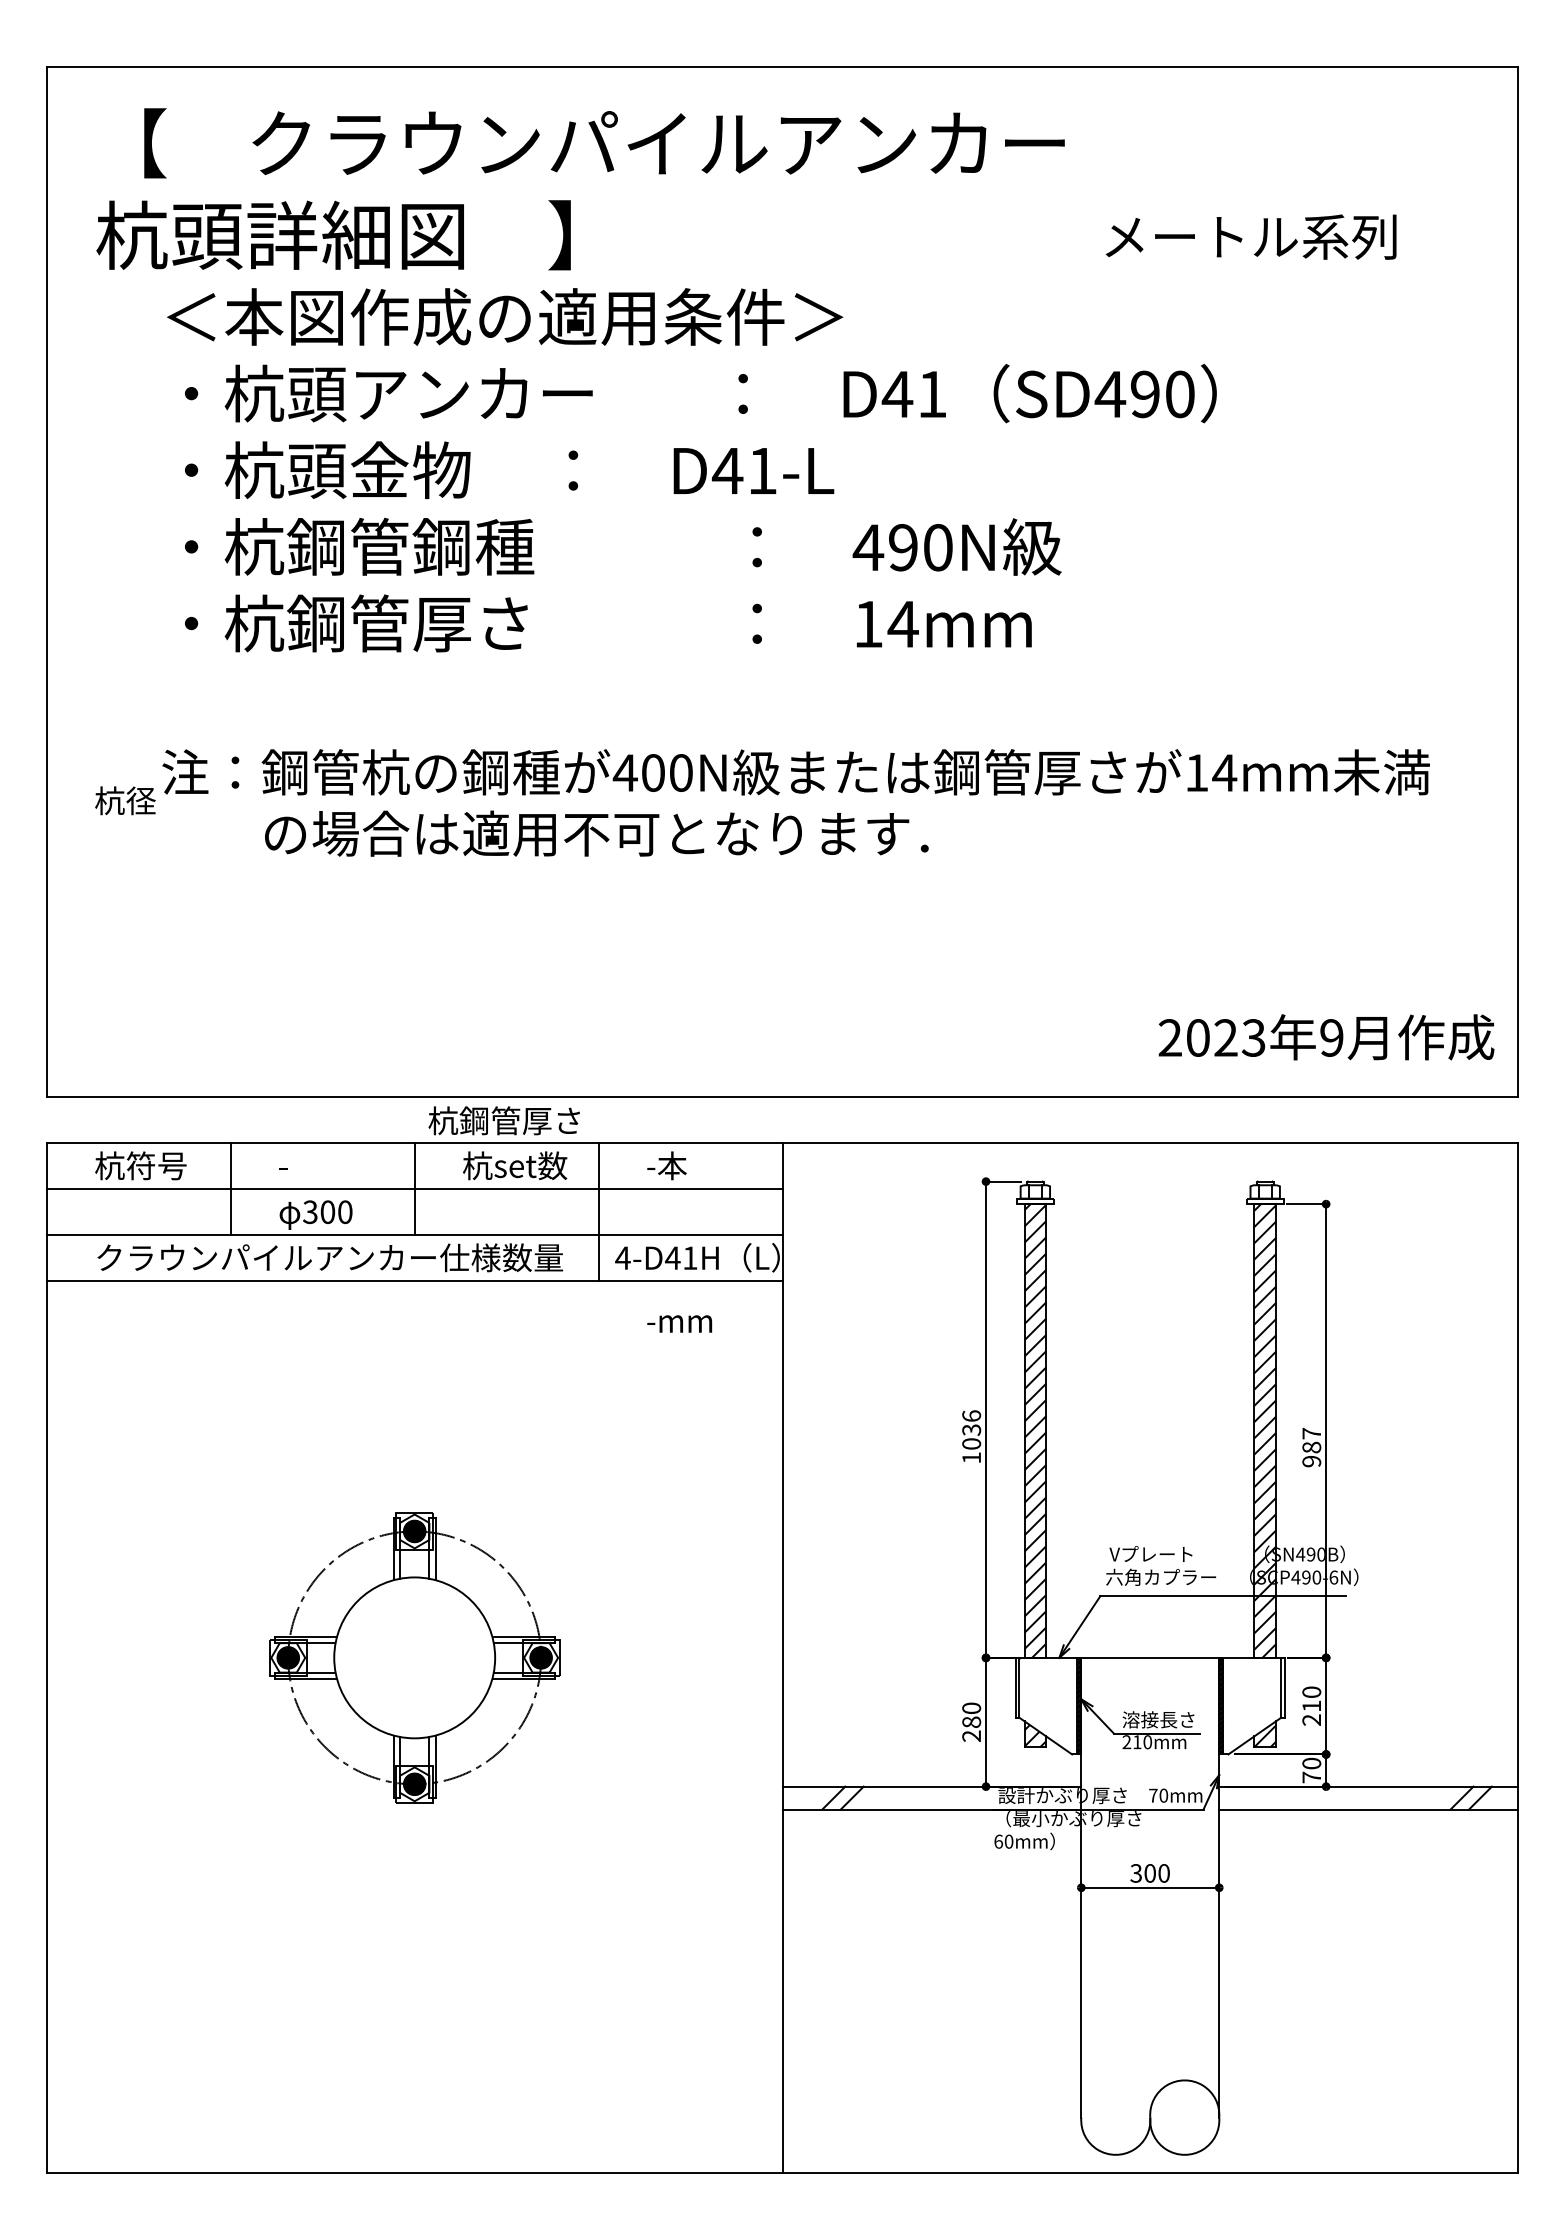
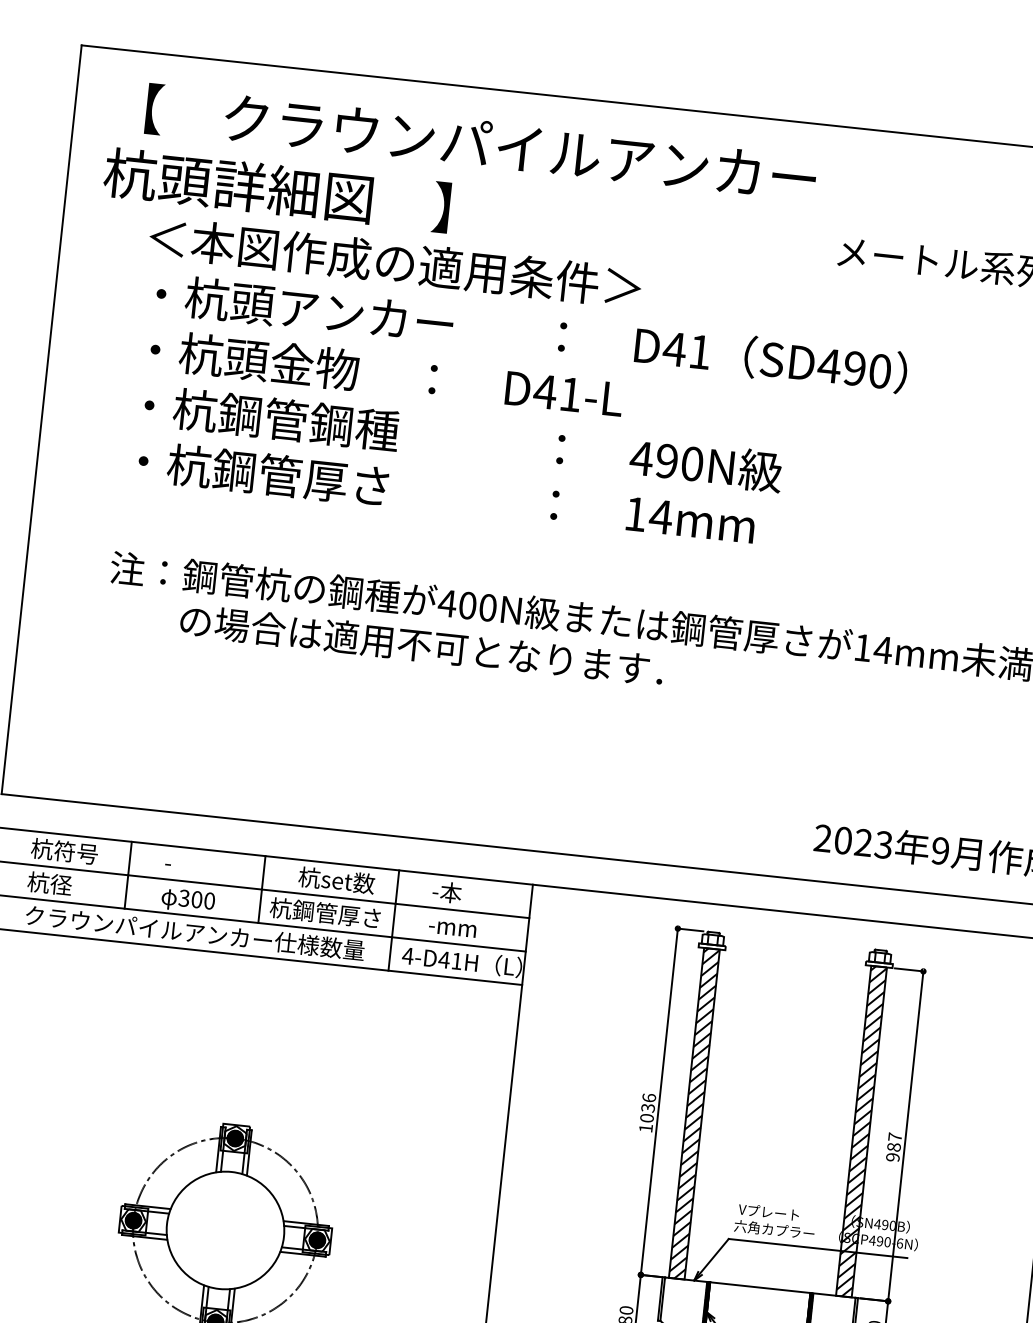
text: (125, 800) -> (49, 883), moved
text: (503, 1120) -> (324, 912), moved
text: (679, 1323) -> (452, 928), moved

